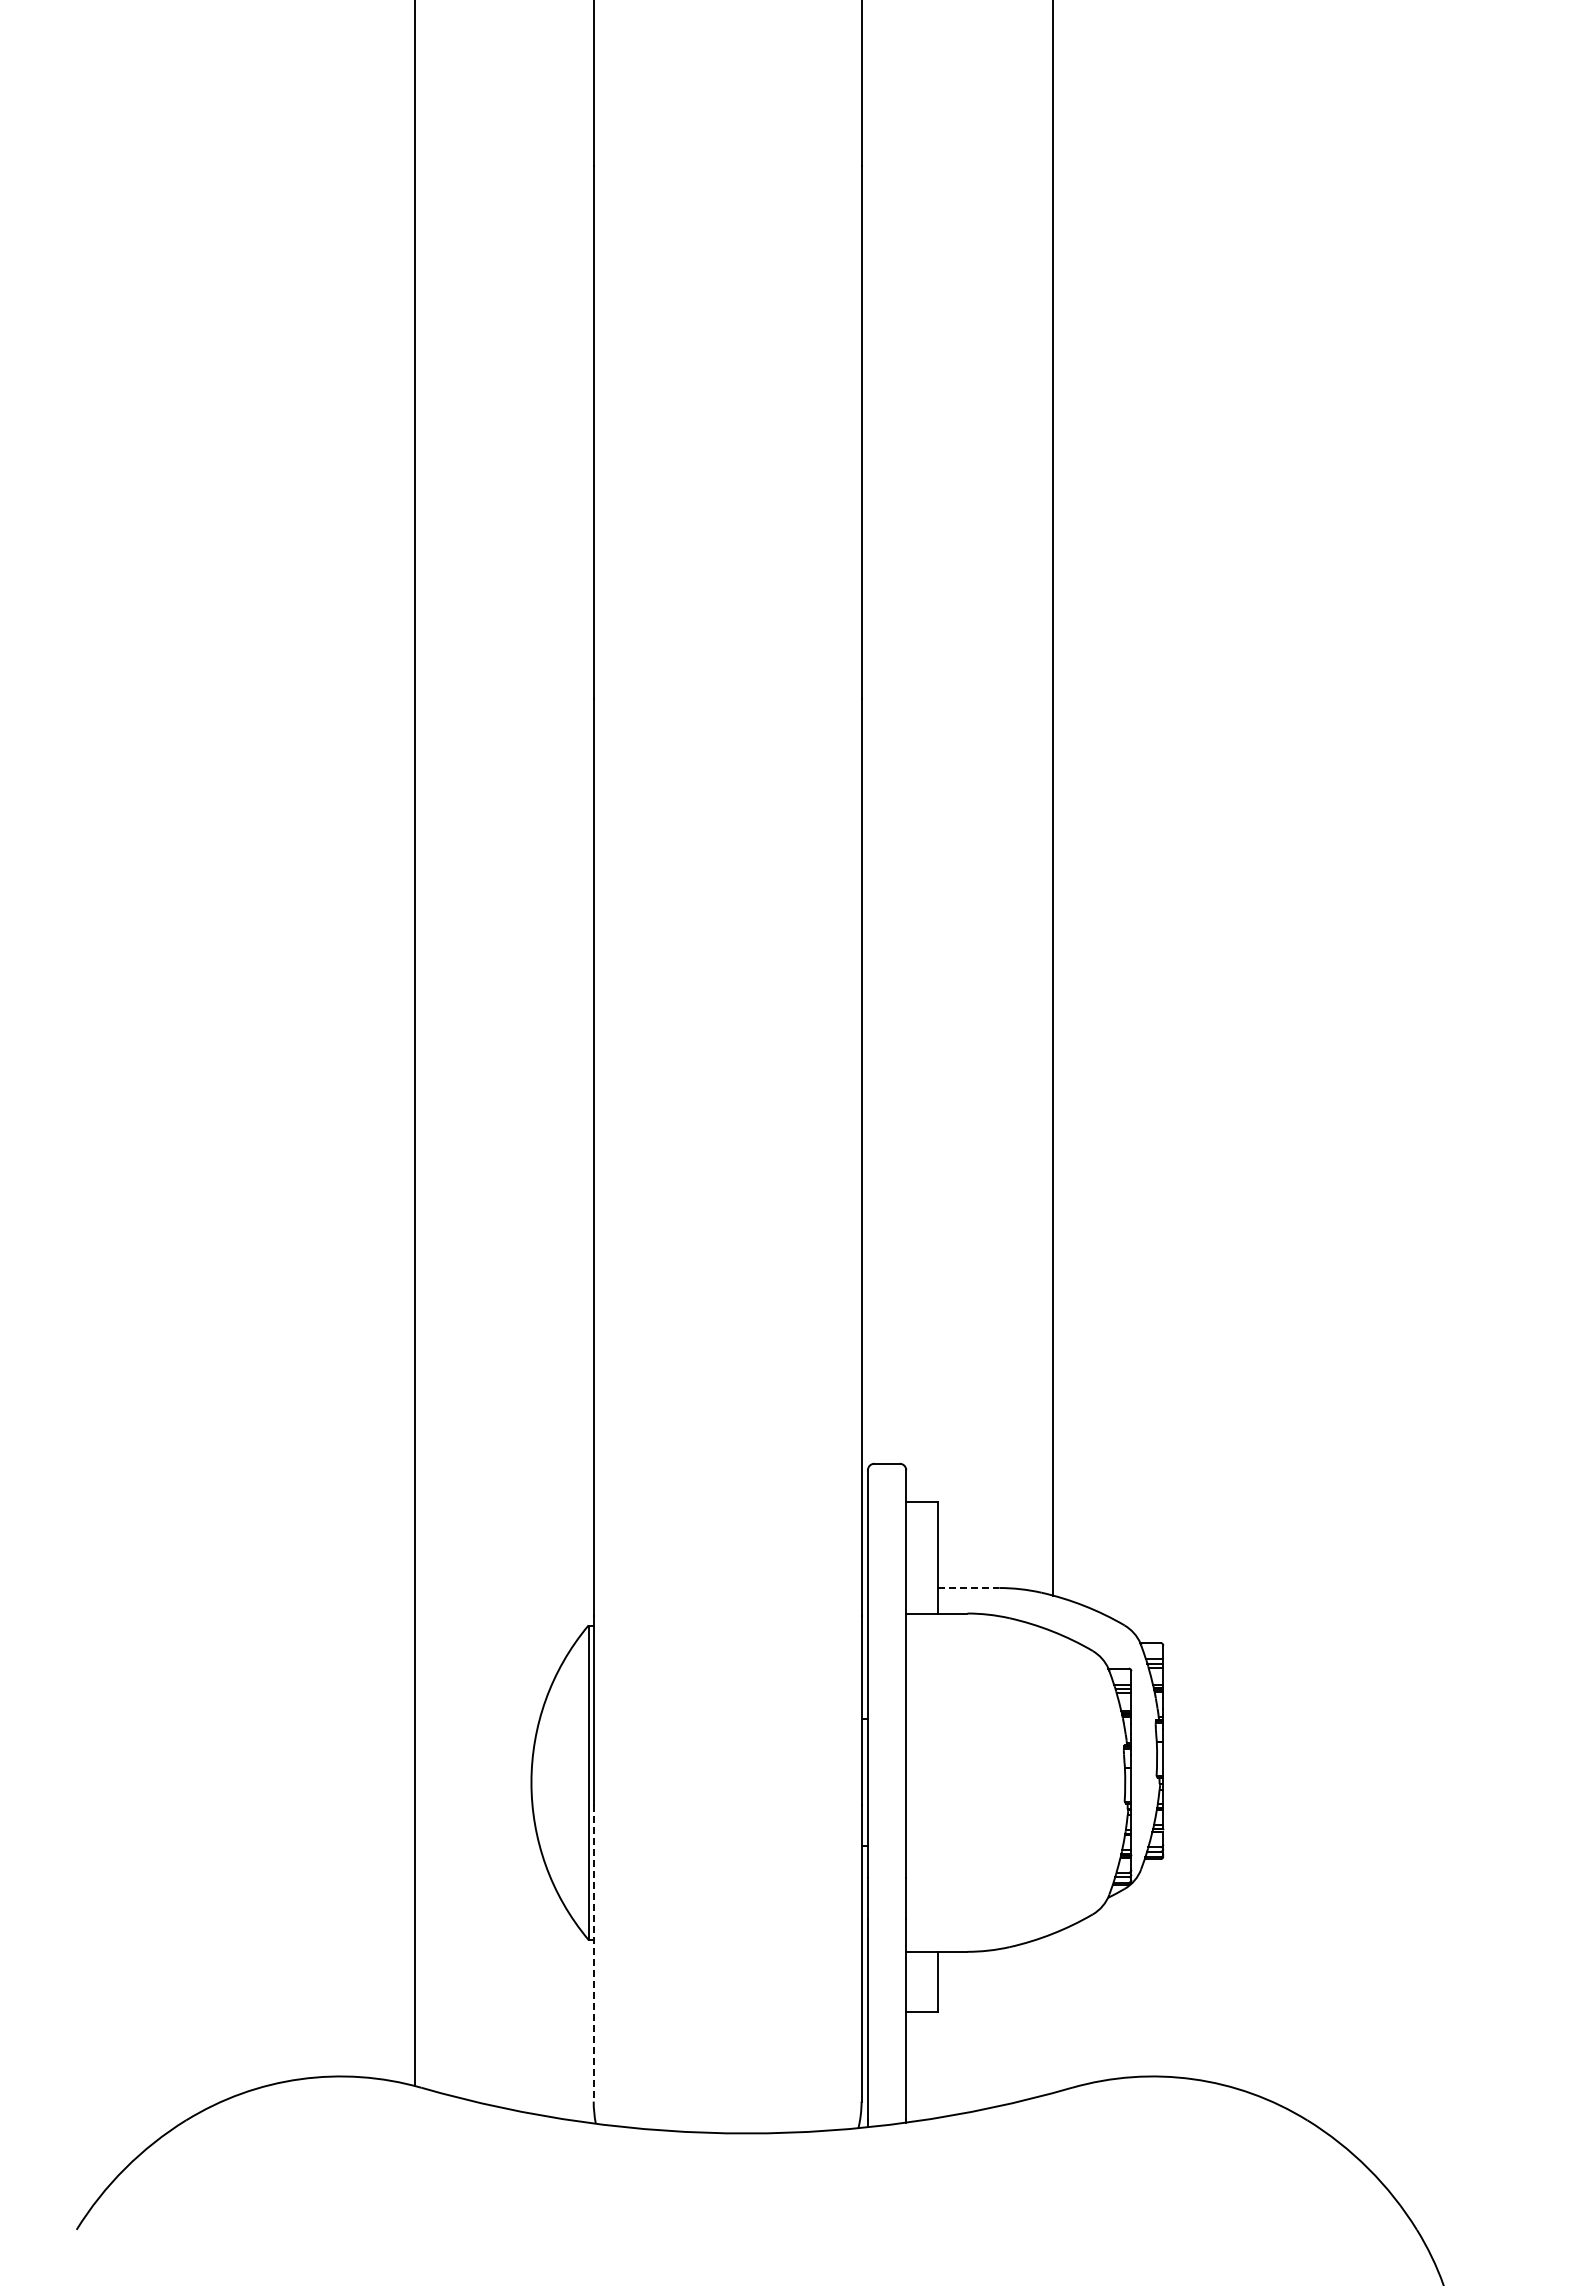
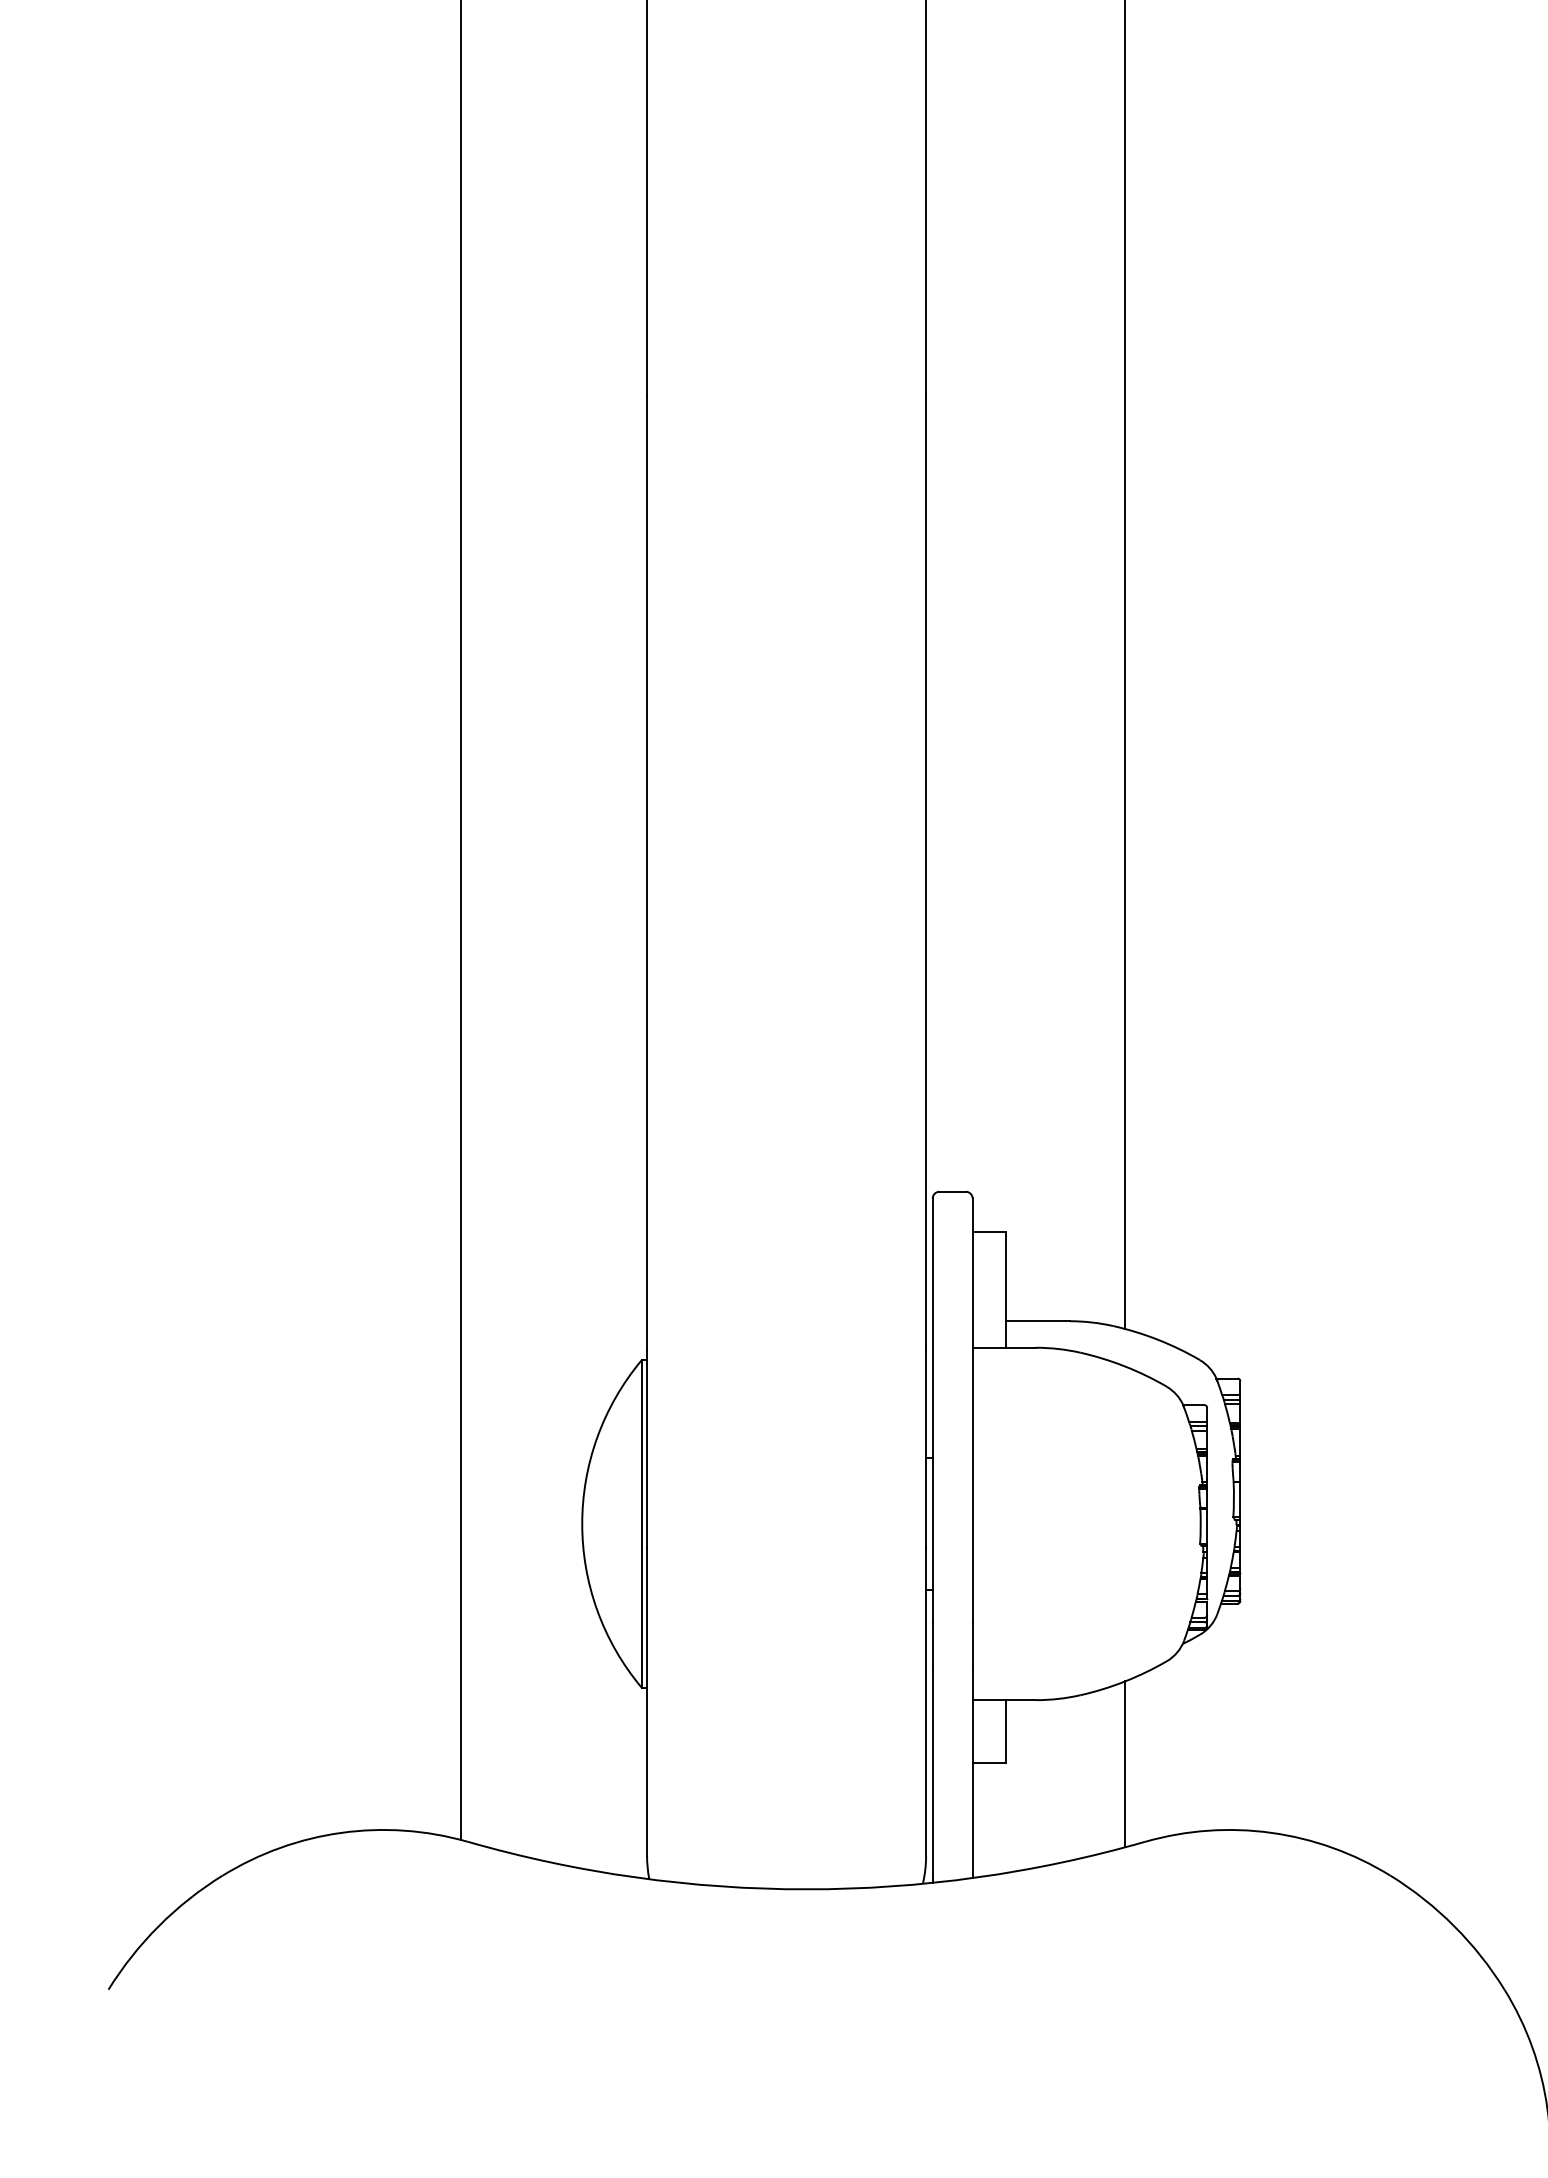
line: (968, 1588) -> (1037, 1321), dashed -> solid
line: (593, 1953) -> (646, 1701), dashed -> solid
line: (1052, 2013) -> (1124, 1764), added

